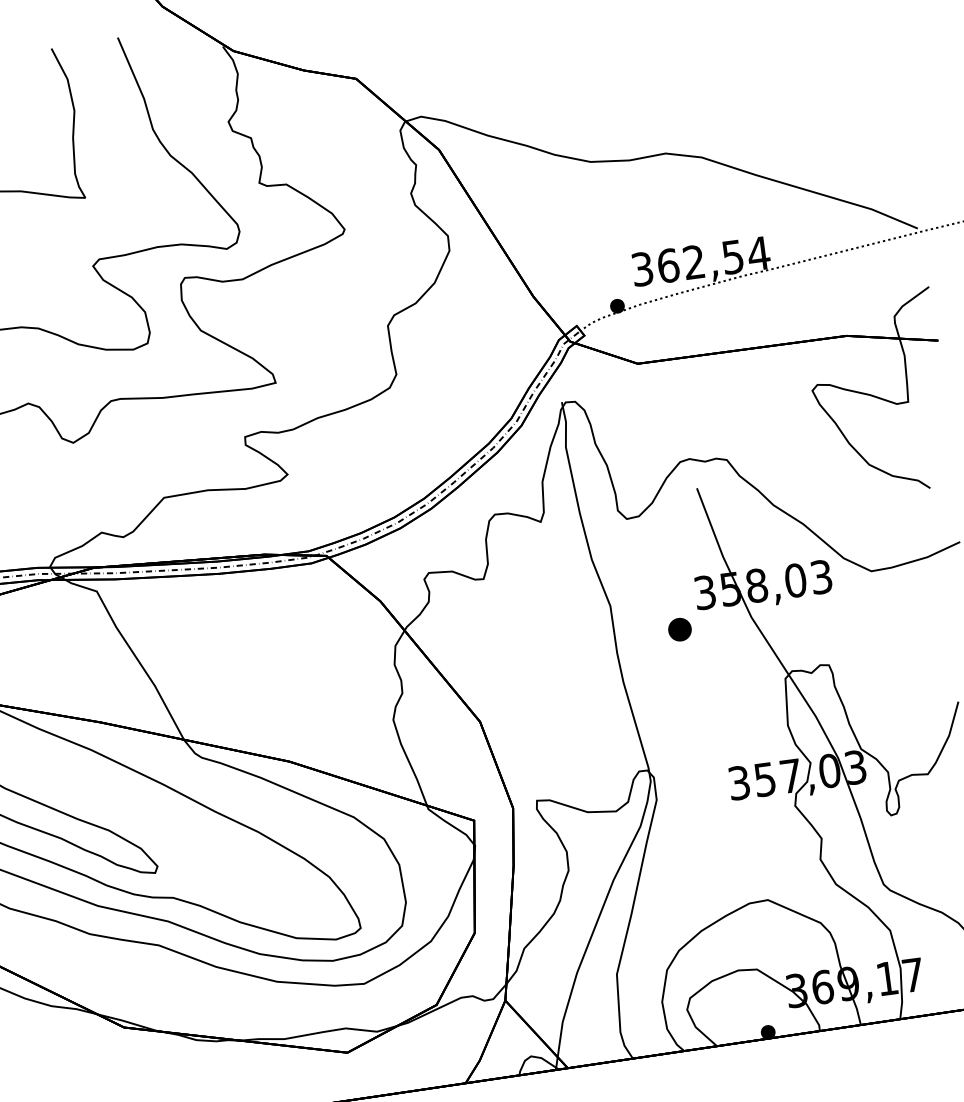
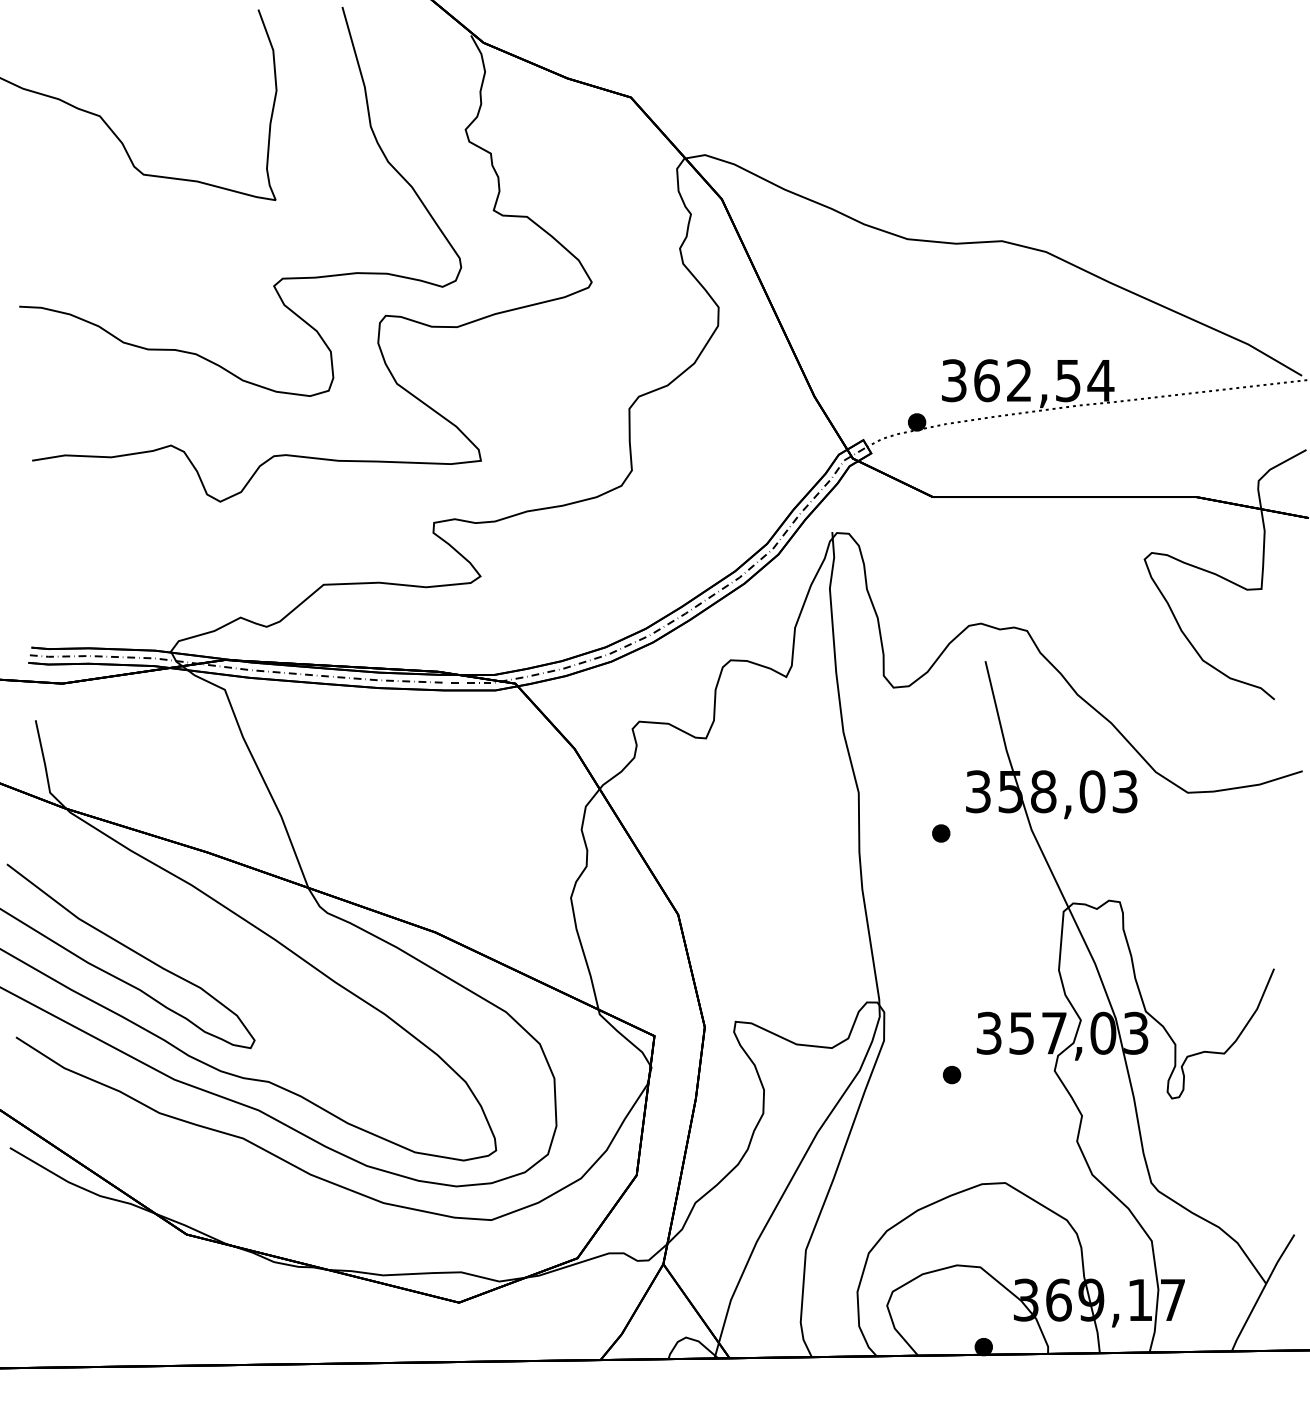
part: (680, 629) -> (941, 833), size x0.62
part: (714, 820) -> (952, 1075), added

